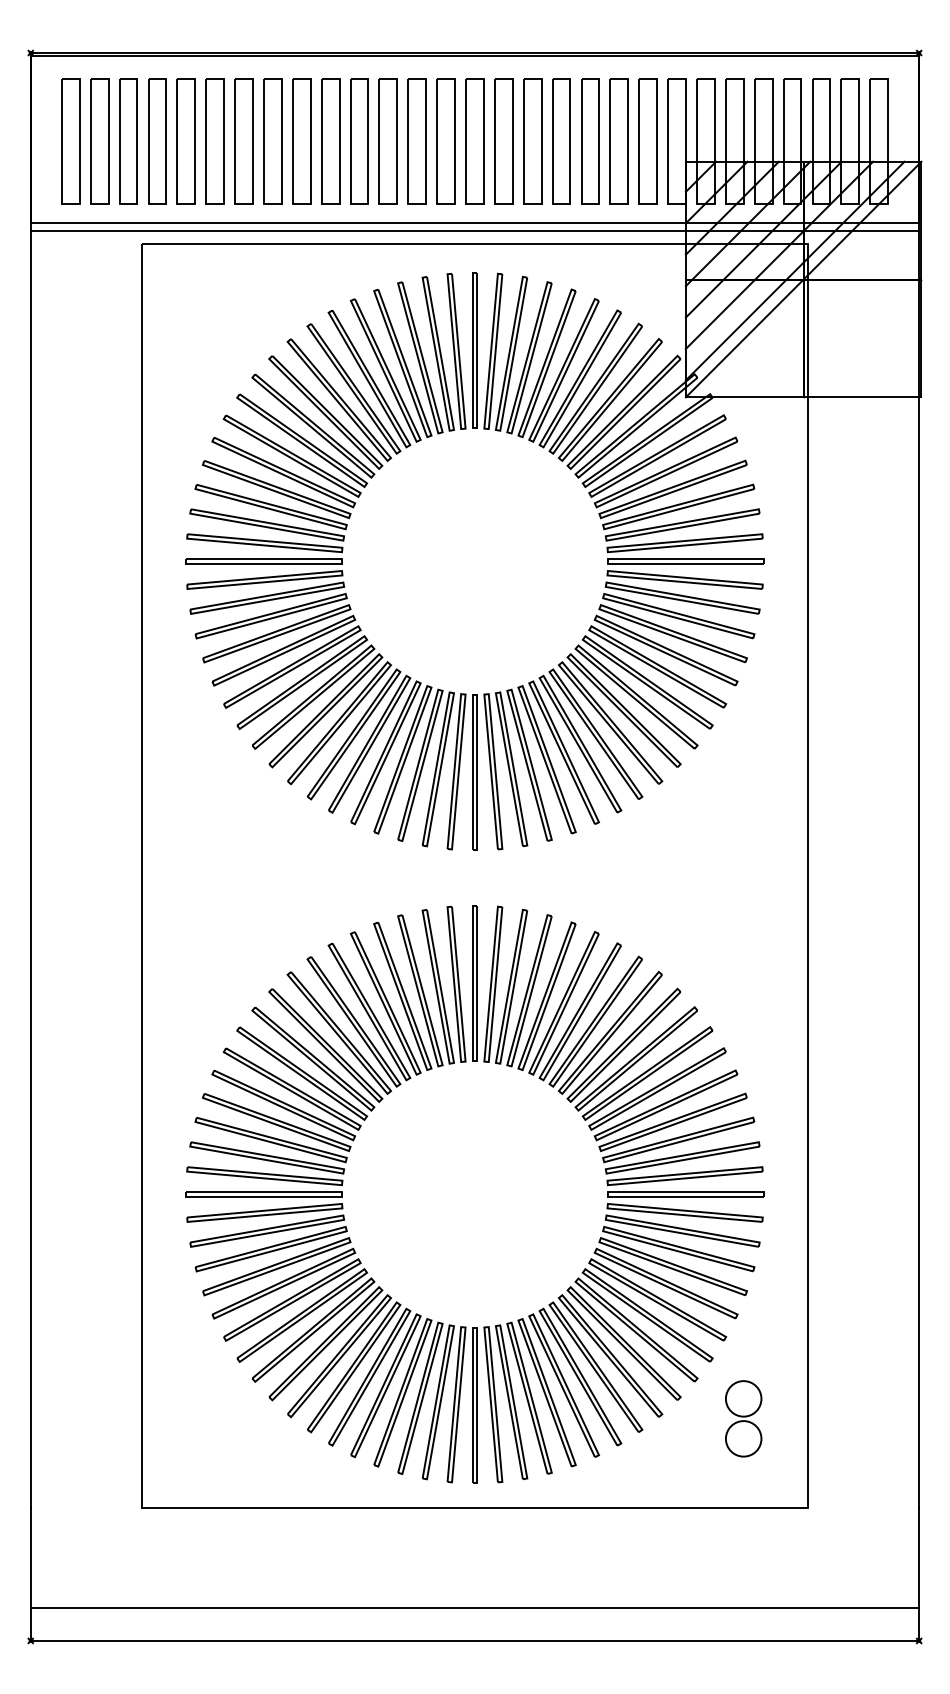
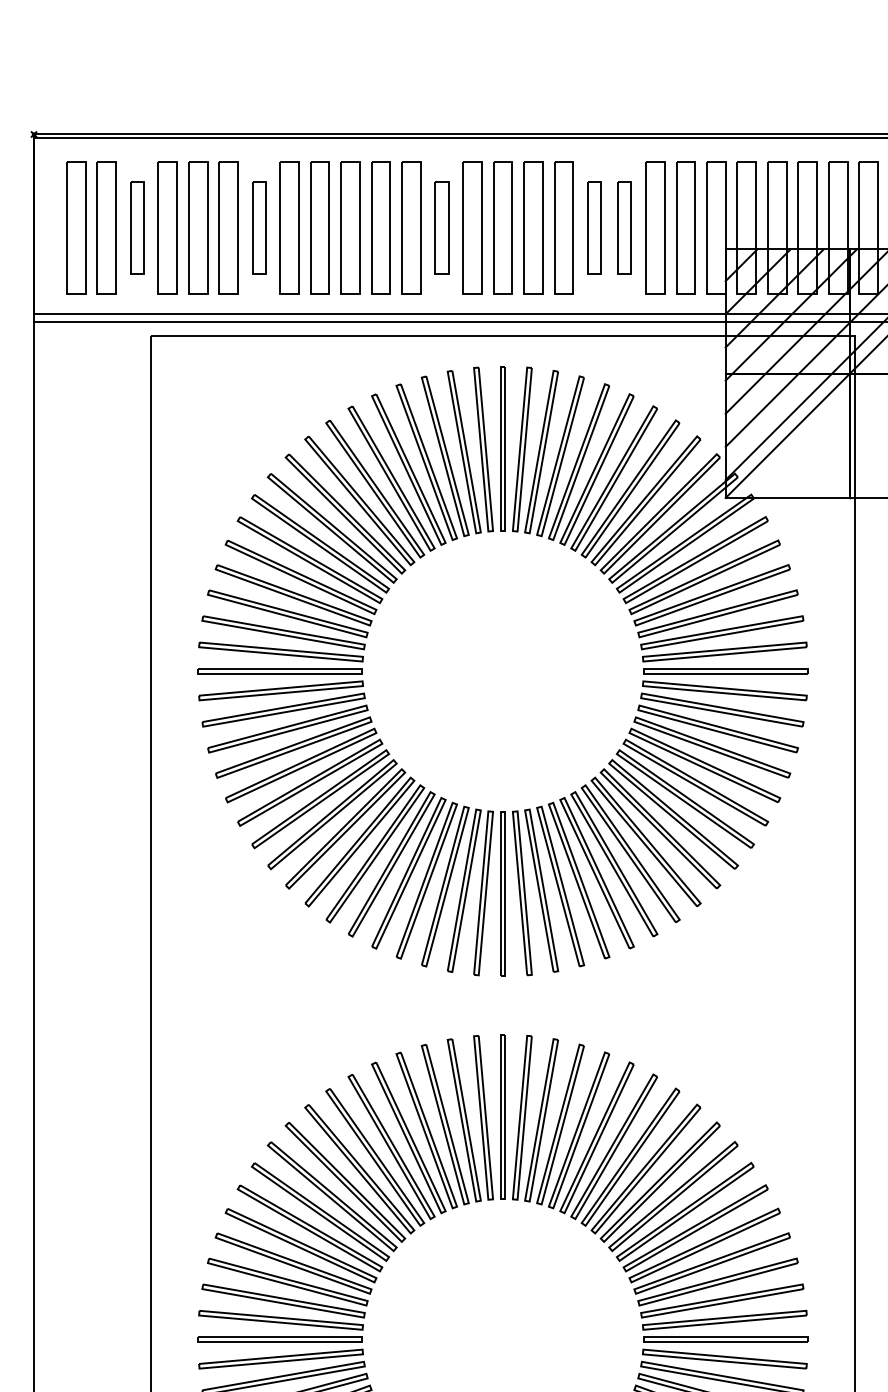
part: (128, 141) -> (137, 227), size x0.7
part: (243, 141) -> (258, 227), size x0.7
part: (416, 141) -> (441, 227), size x0.7
part: (561, 141) -> (594, 227), size x0.7
part: (590, 141) -> (624, 227), size x0.7

